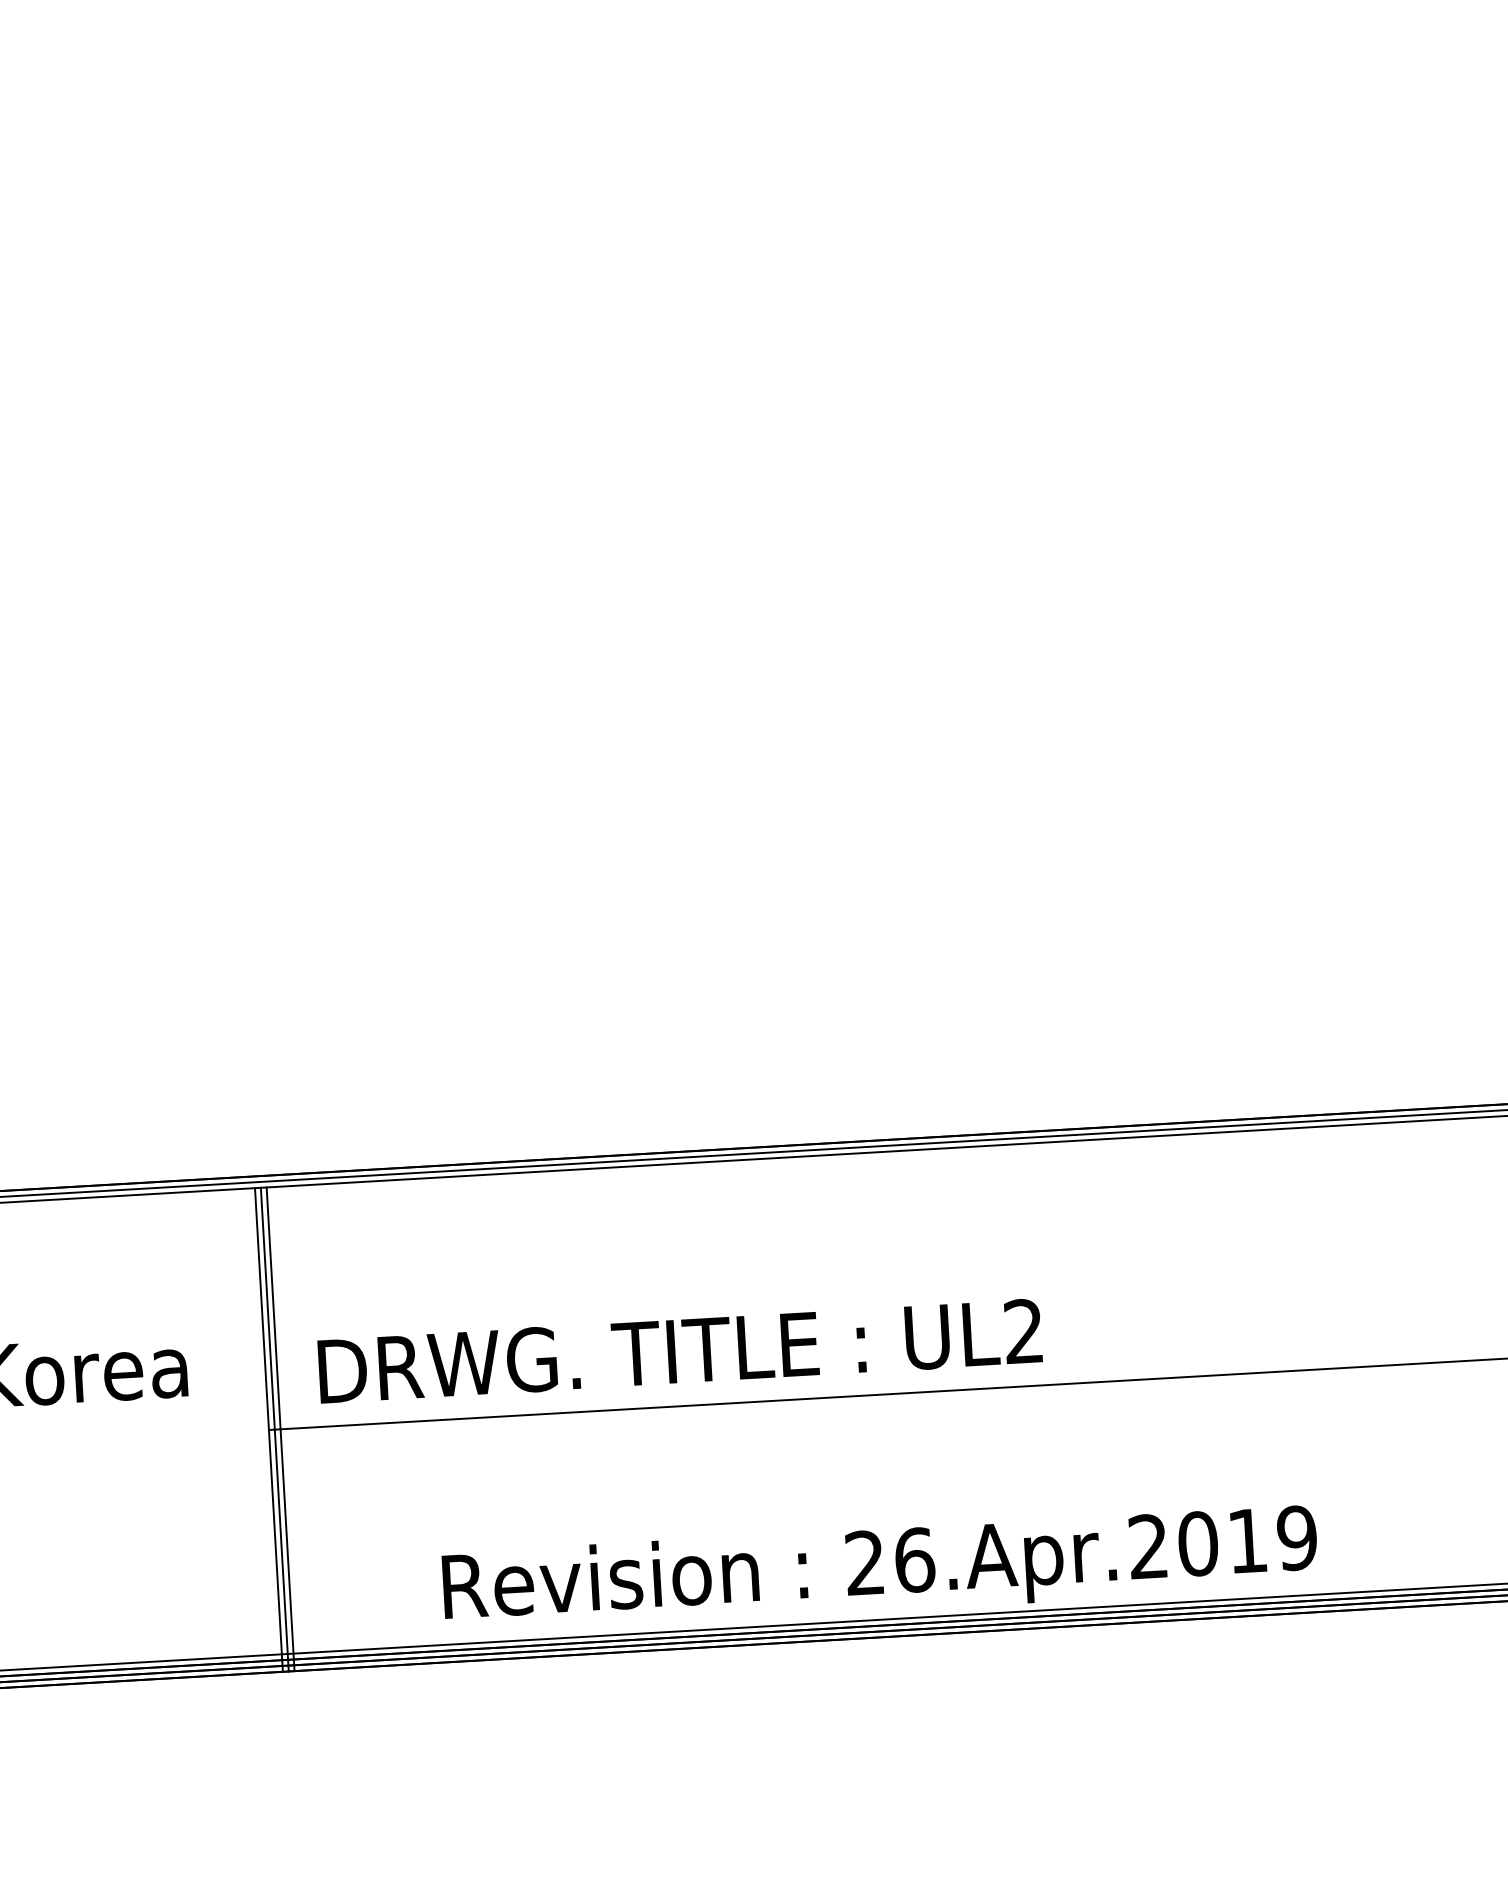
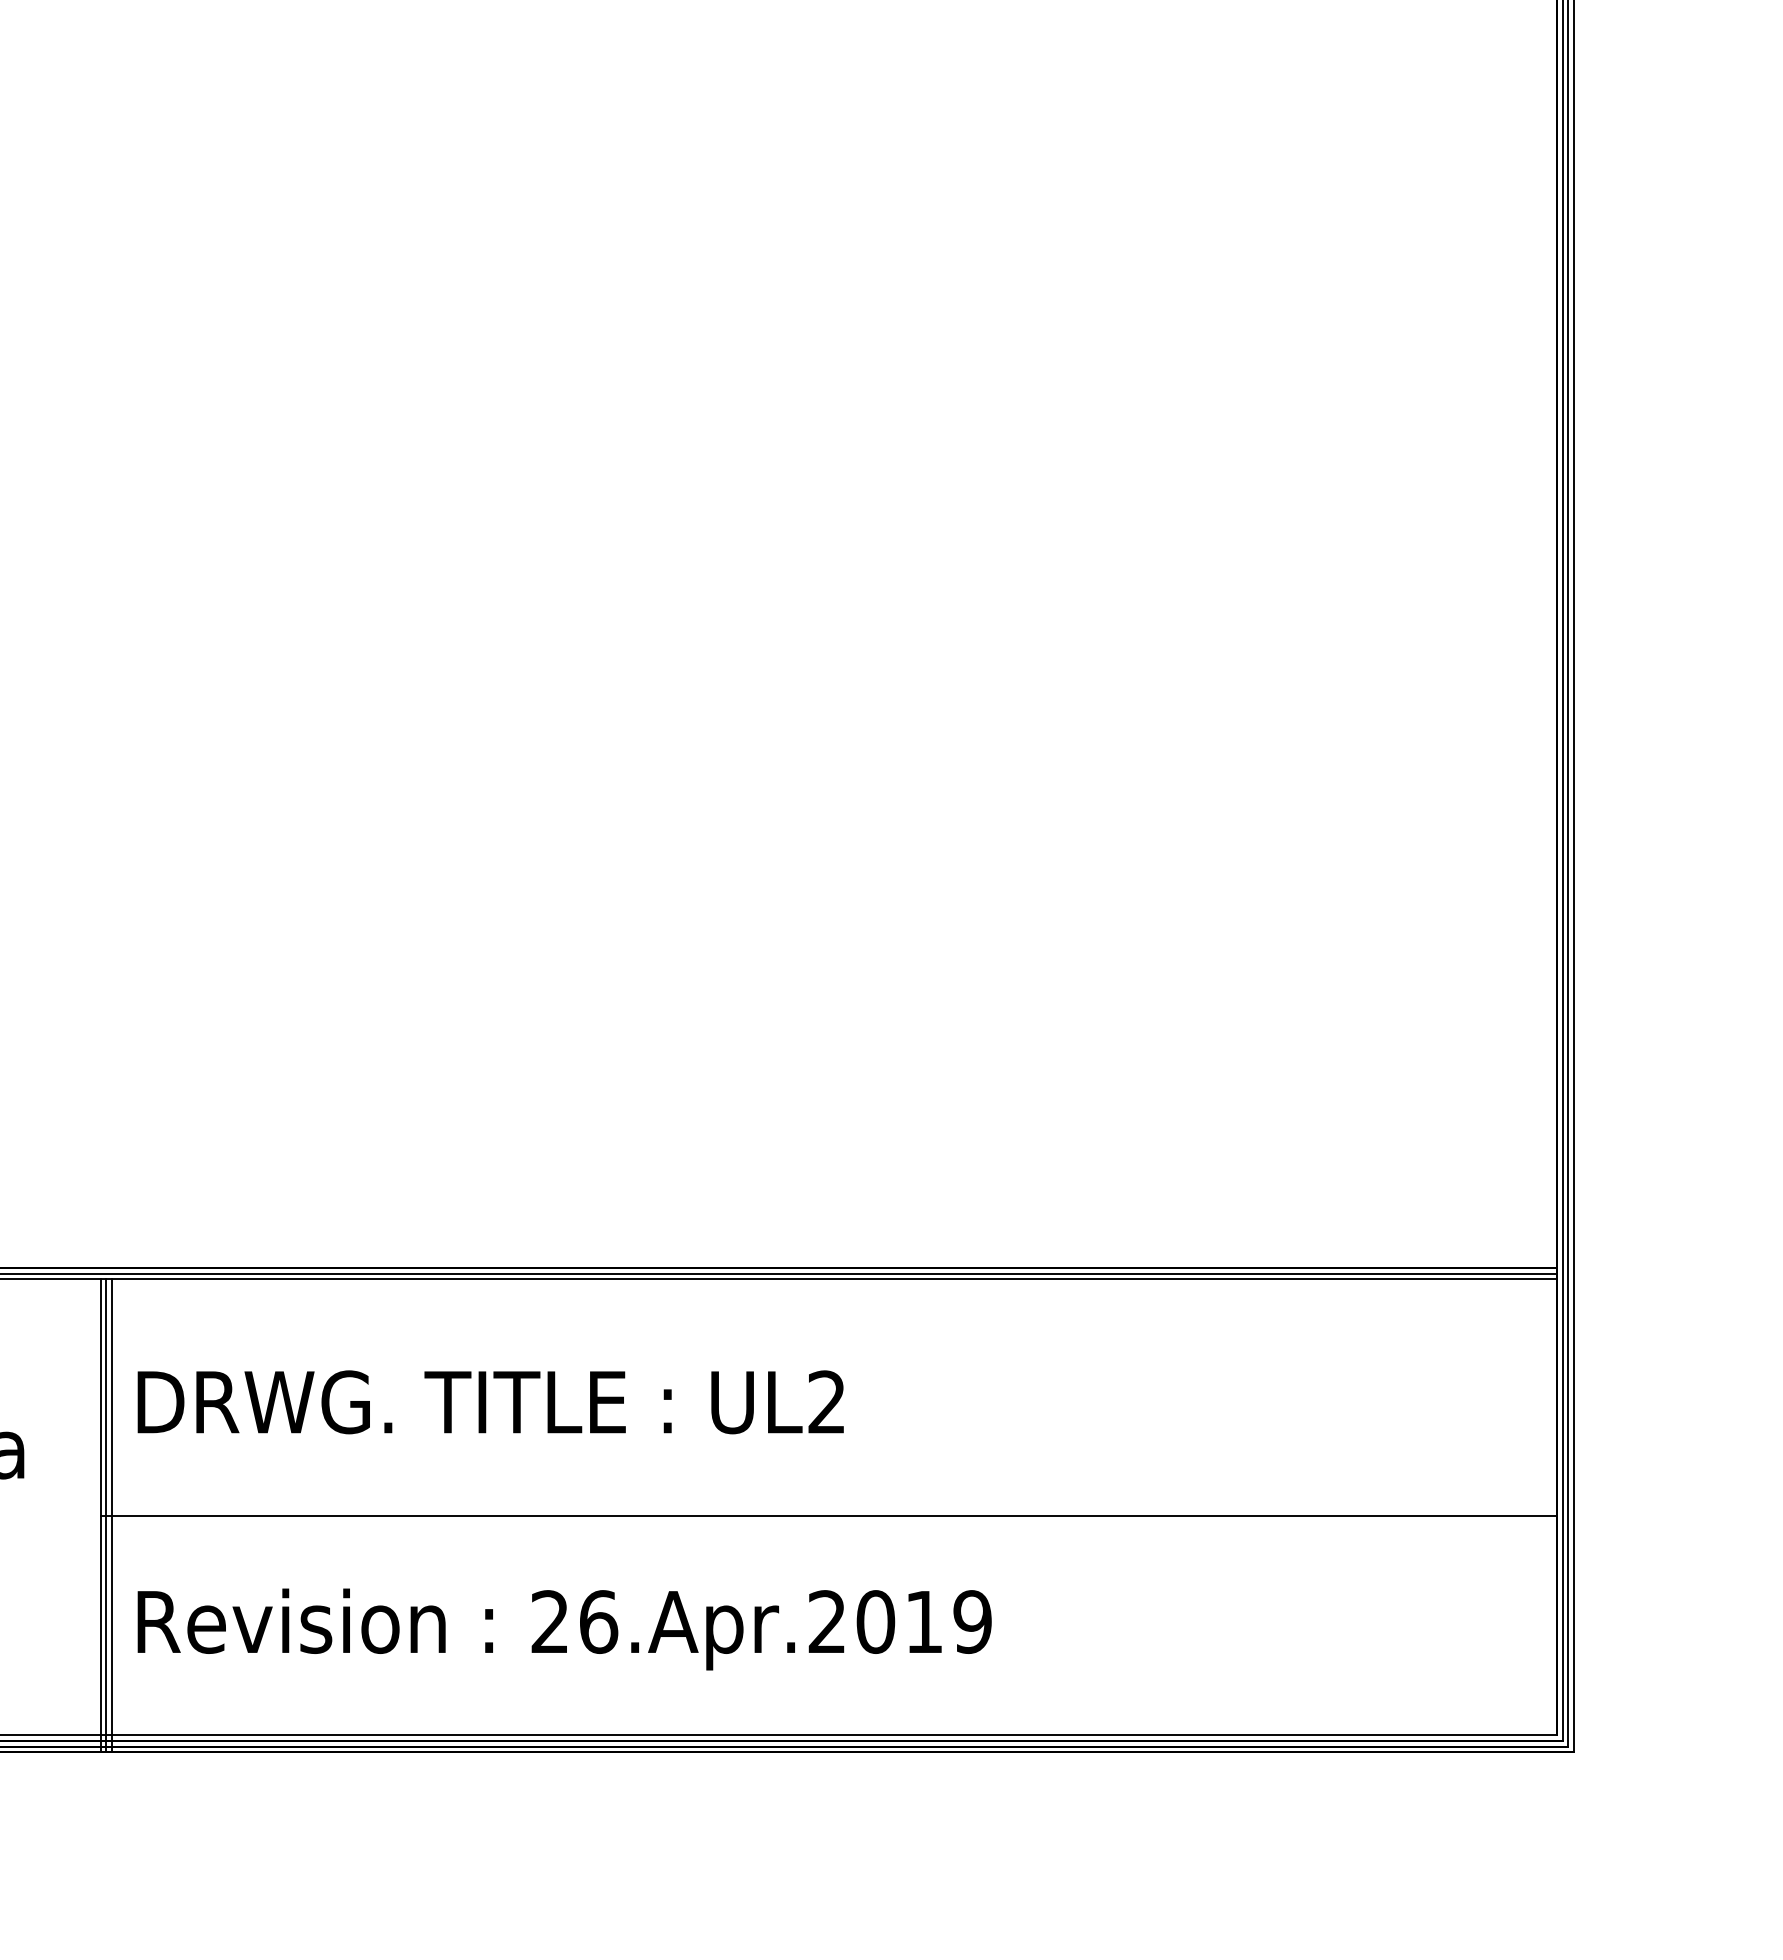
text: (679, 1351) -> (490, 1402), moved
text: (880, 1569) -> (564, 1629), moved

